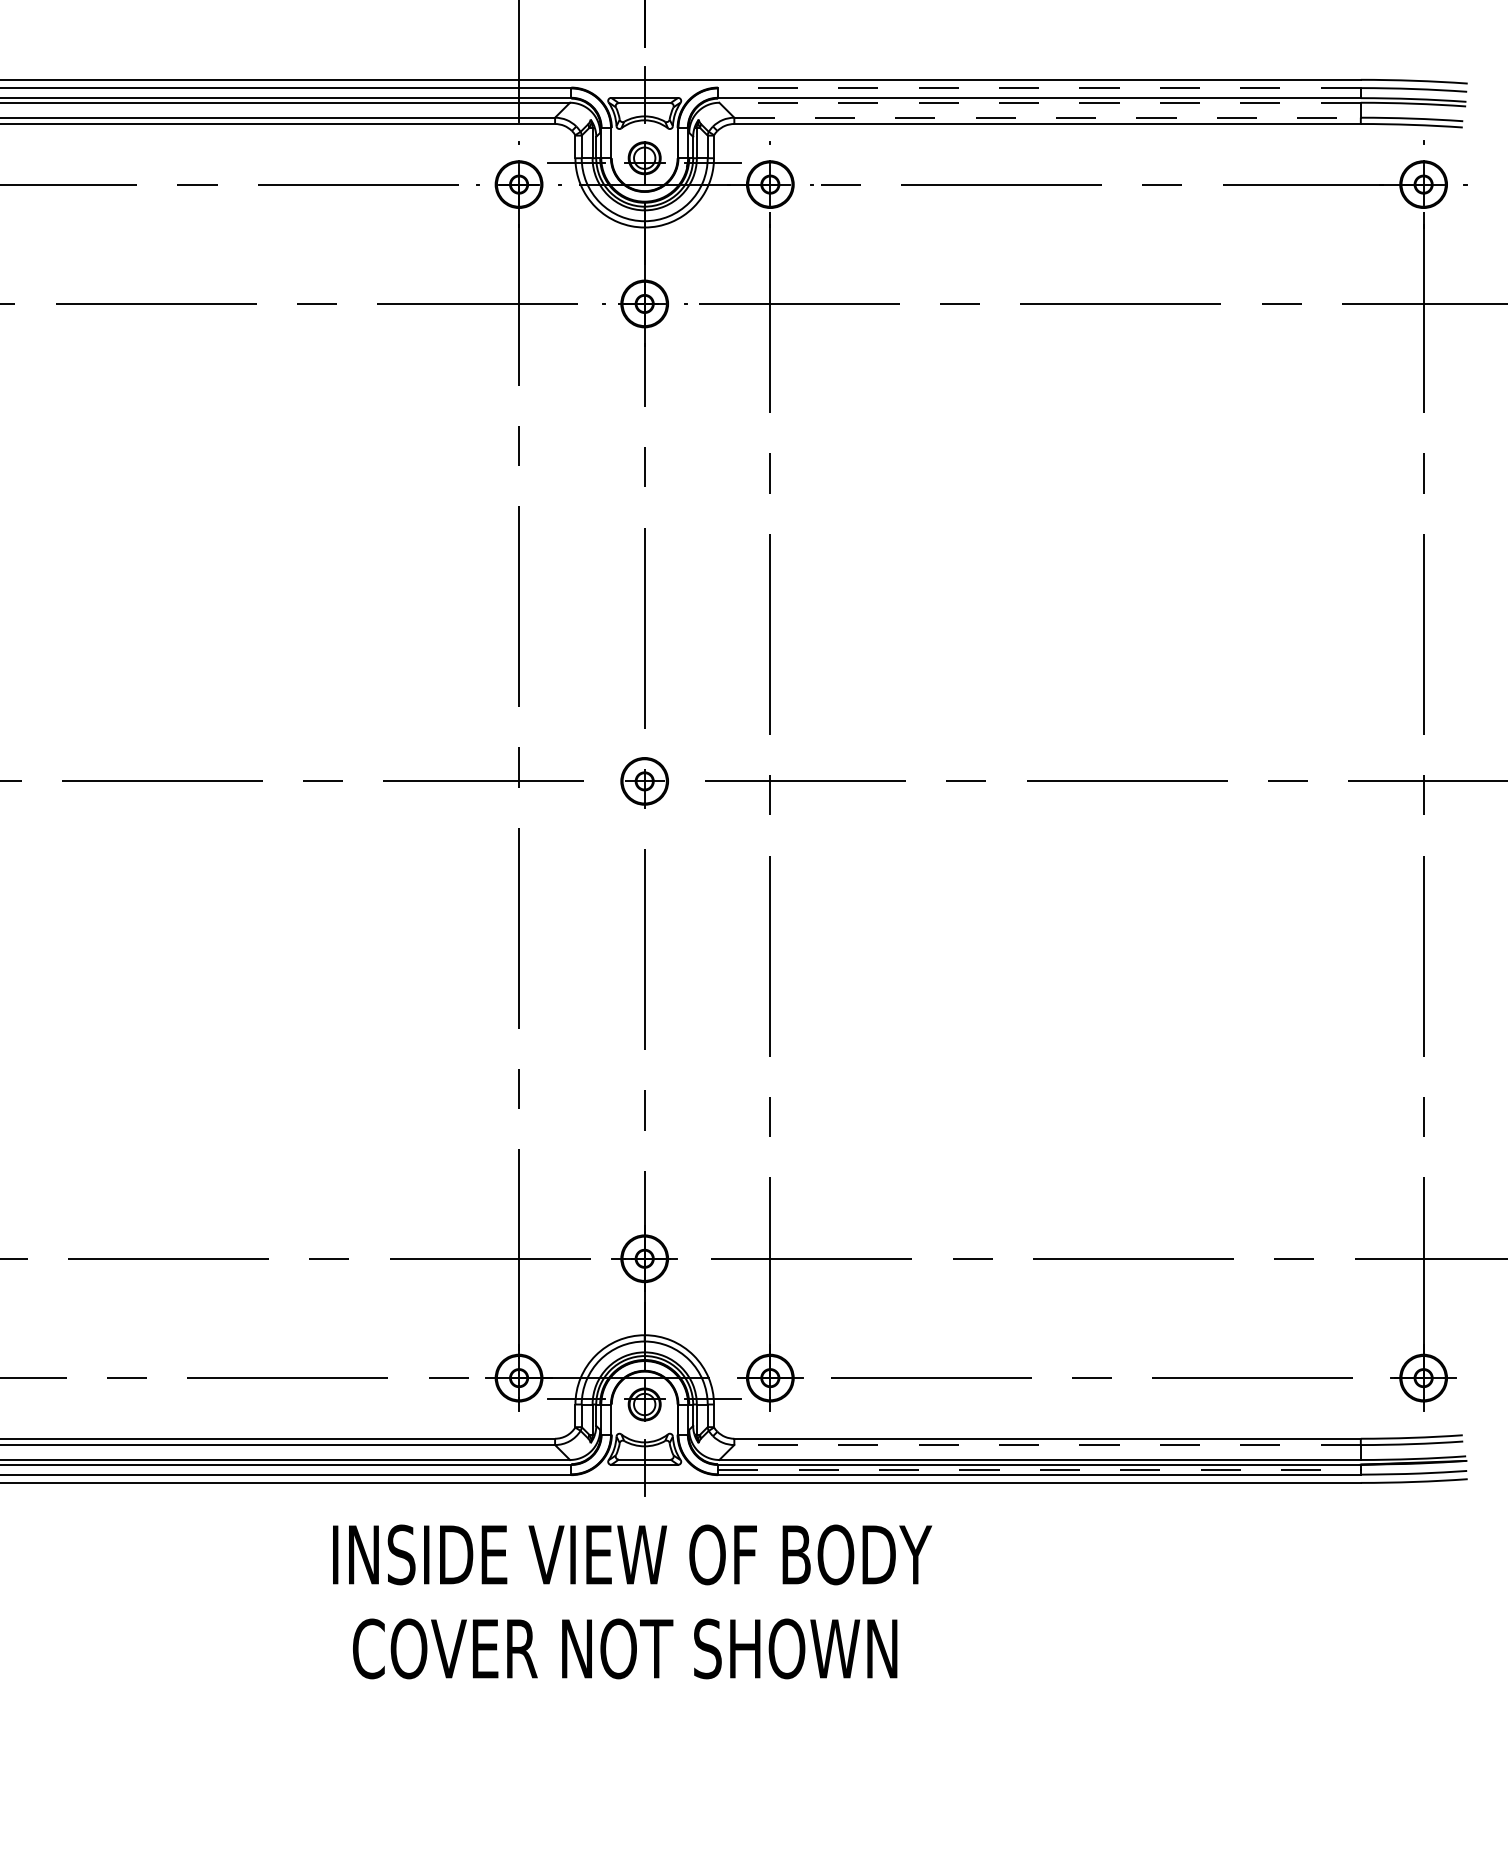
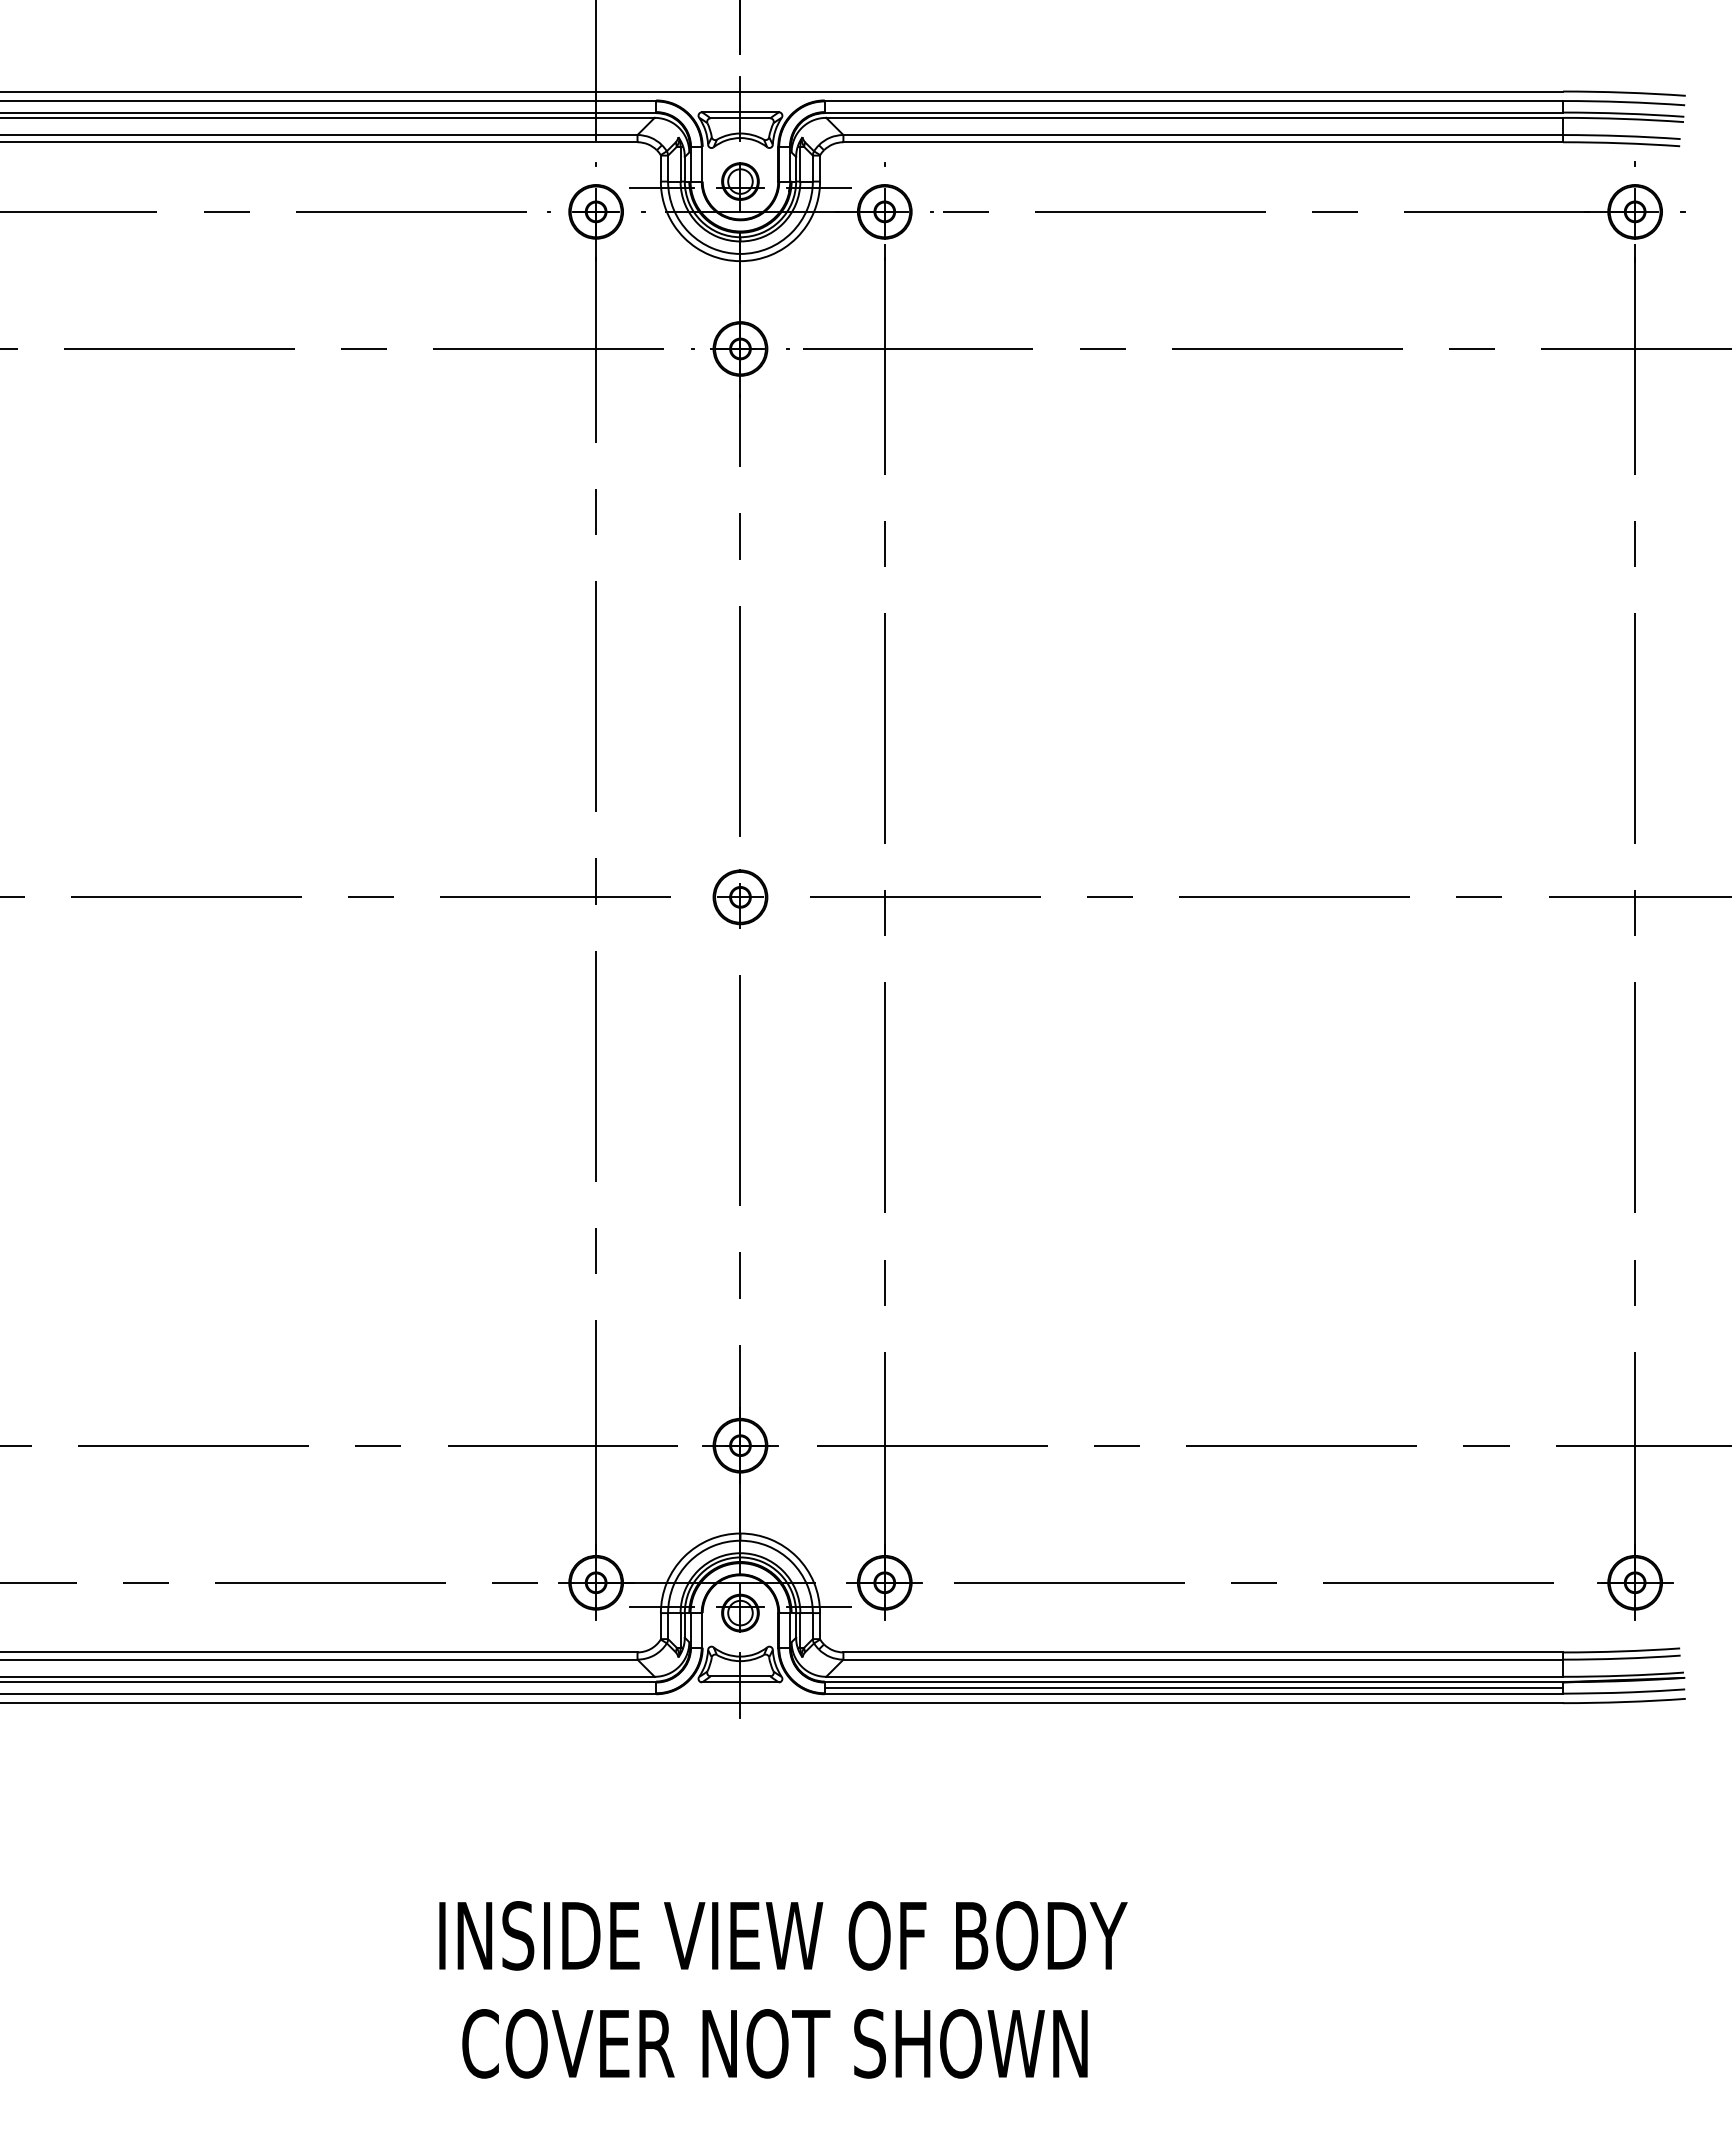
line: (1039, 88) -> (1193, 101), dashed -> solid
line: (1039, 102) -> (1194, 117), dashed -> solid
line: (1047, 118) -> (1203, 135), dashed -> solid
line: (1047, 1444) -> (1203, 1659), dashed -> solid
line: (1039, 1469) -> (1194, 1687), dashed -> solid
text: (632, 1601) -> (783, 1989), moved

